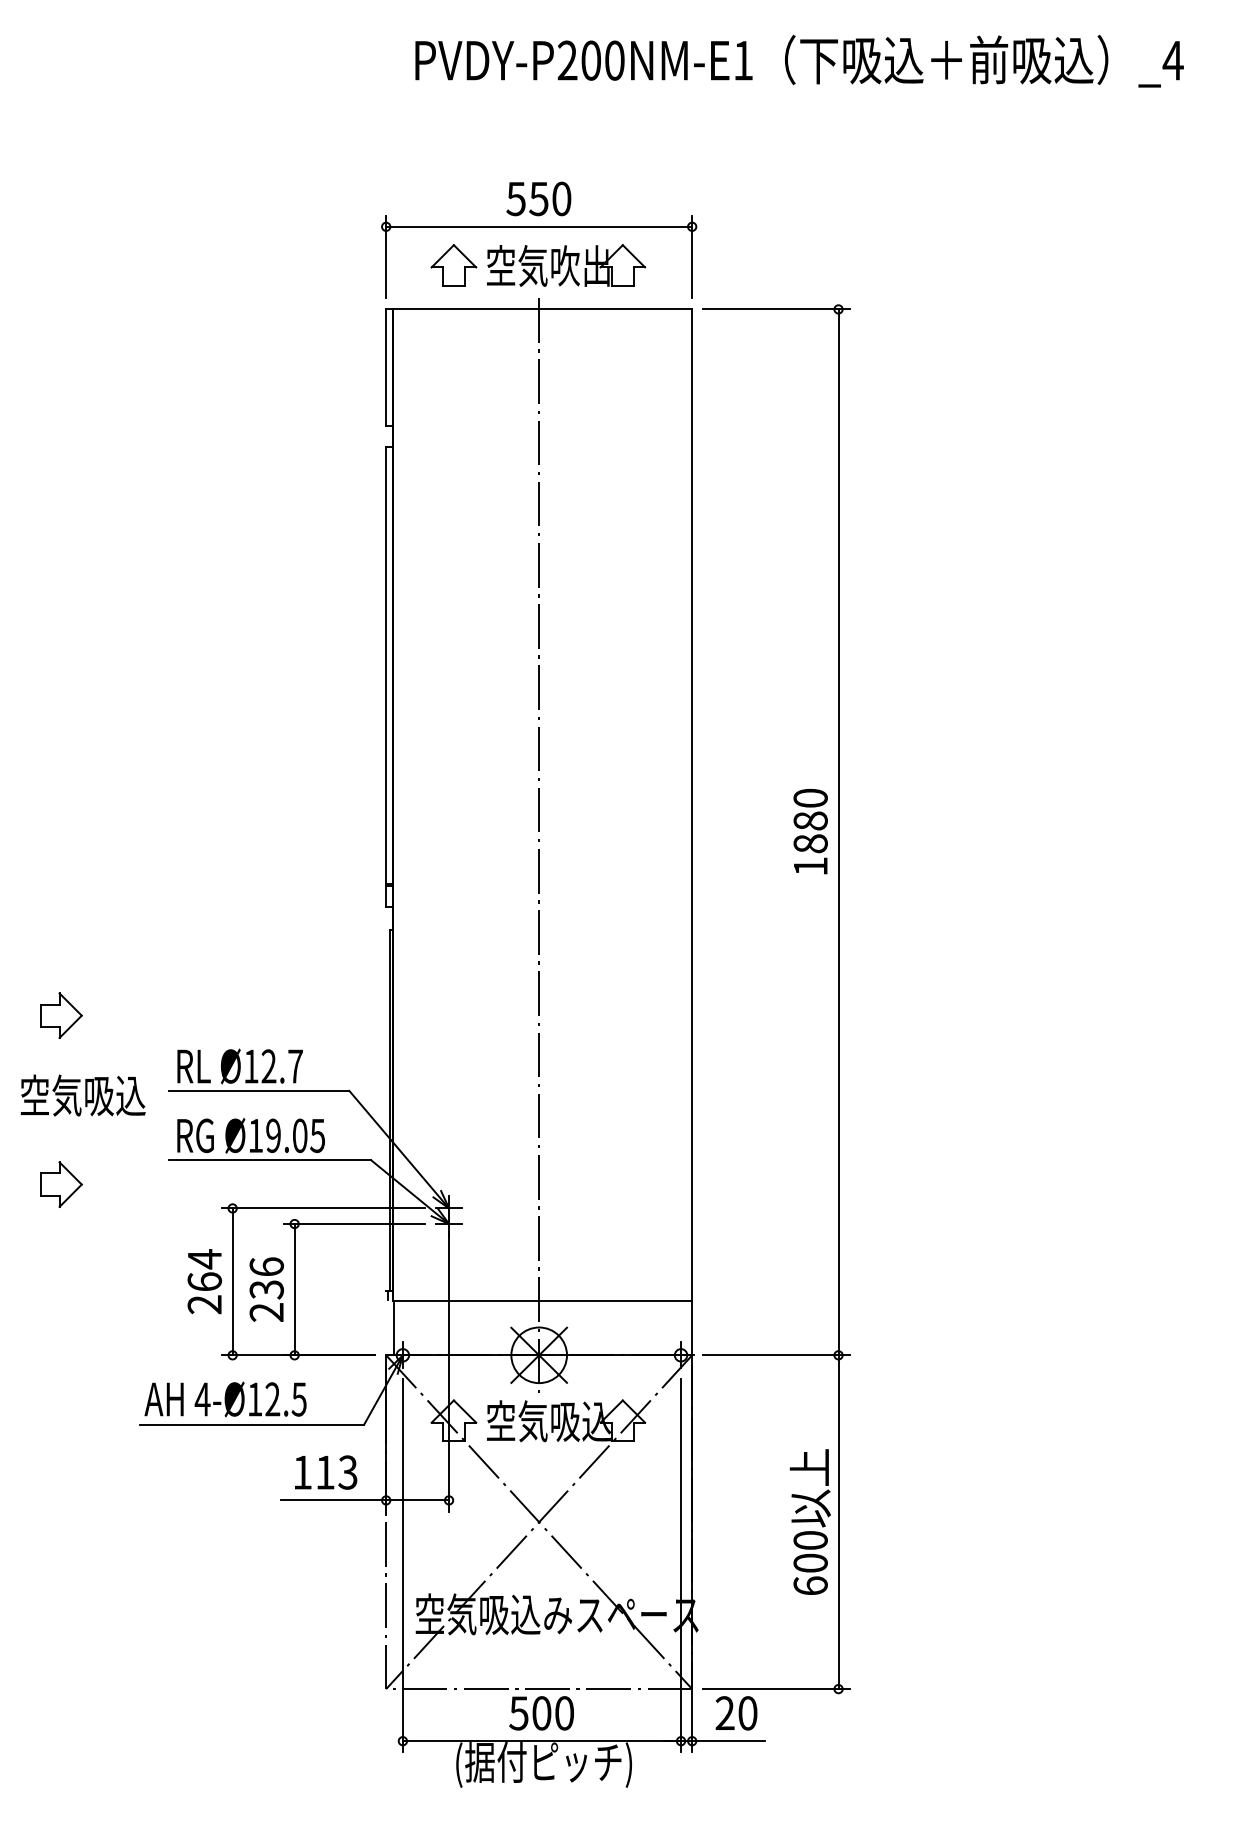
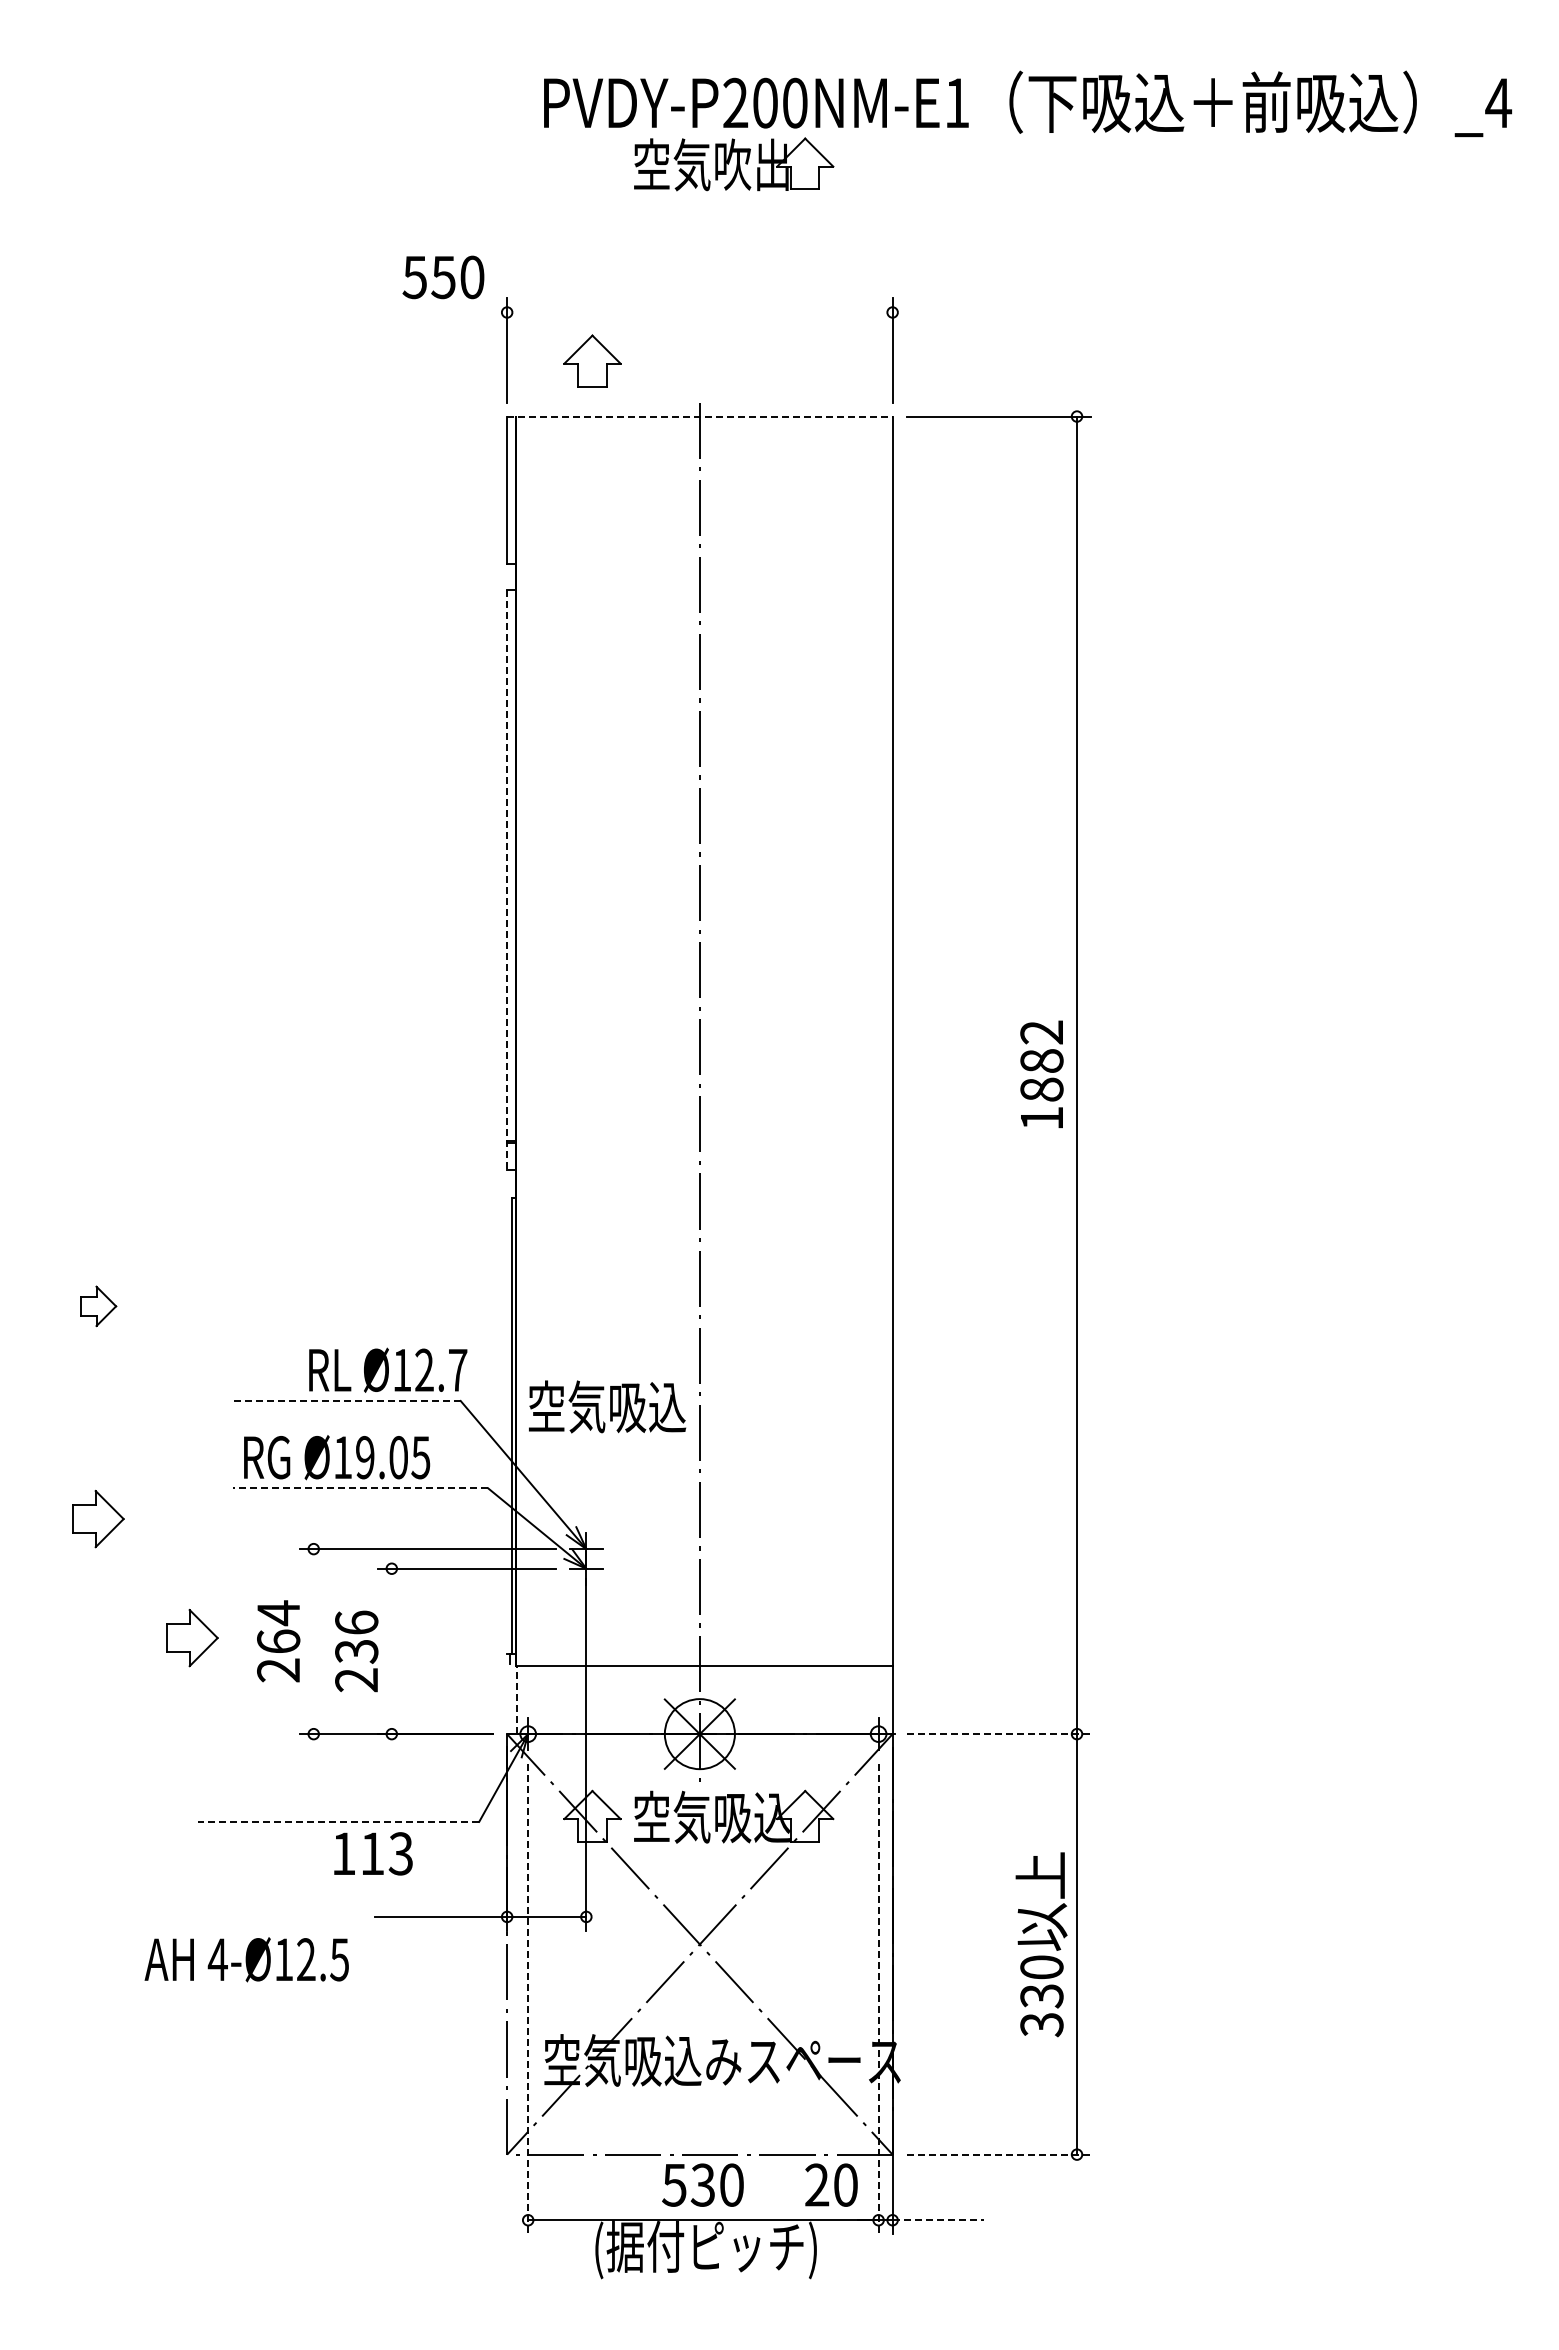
text: (538, 199) -> (443, 277), moved
line: (538, 226) -> (699, 312), removed
part: (566, 265) -> (734, 164), moved
line: (538, 309) -> (699, 416), solid -> dashed
line: (386, 677) -> (507, 880), solid -> dashed
text: (810, 798) -> (1041, 1032), 1880 -> 1882
part: (61, 1015) -> (98, 1306), size x0.7
text: (240, 1065) -> (388, 1369), moved
line: (259, 1090) -> (347, 1400), solid -> dashed
text: (83, 1095) -> (607, 1406), moved
line: (269, 1160) -> (360, 1488), solid -> dashed
part: (136, 1279) -> (192, 1638), added
line: (232, 1281) -> (313, 1641), removed
line: (294, 1289) -> (391, 1651), removed
line: (393, 1328) -> (516, 1700), solid -> dashed
line: (777, 1355) -> (999, 1734), solid -> dashed
text: (225, 1399) -> (246, 1959), moved
line: (252, 1424) -> (338, 1821), solid -> dashed
text: (326, 1472) -> (373, 1853), moved
line: (403, 1565) -> (528, 1999), solid -> dashed
line: (680, 1565) -> (878, 1999), solid -> dashed
text: (810, 1574) -> (1041, 2010), 600 -> 330
line: (777, 1689) -> (999, 2154), solid -> dashed
text: (541, 1712) -> (702, 2184), 500 -> 530
text: (736, 1712) -> (831, 2184), moved
line: (728, 1741) -> (938, 2220), solid -> dashed

